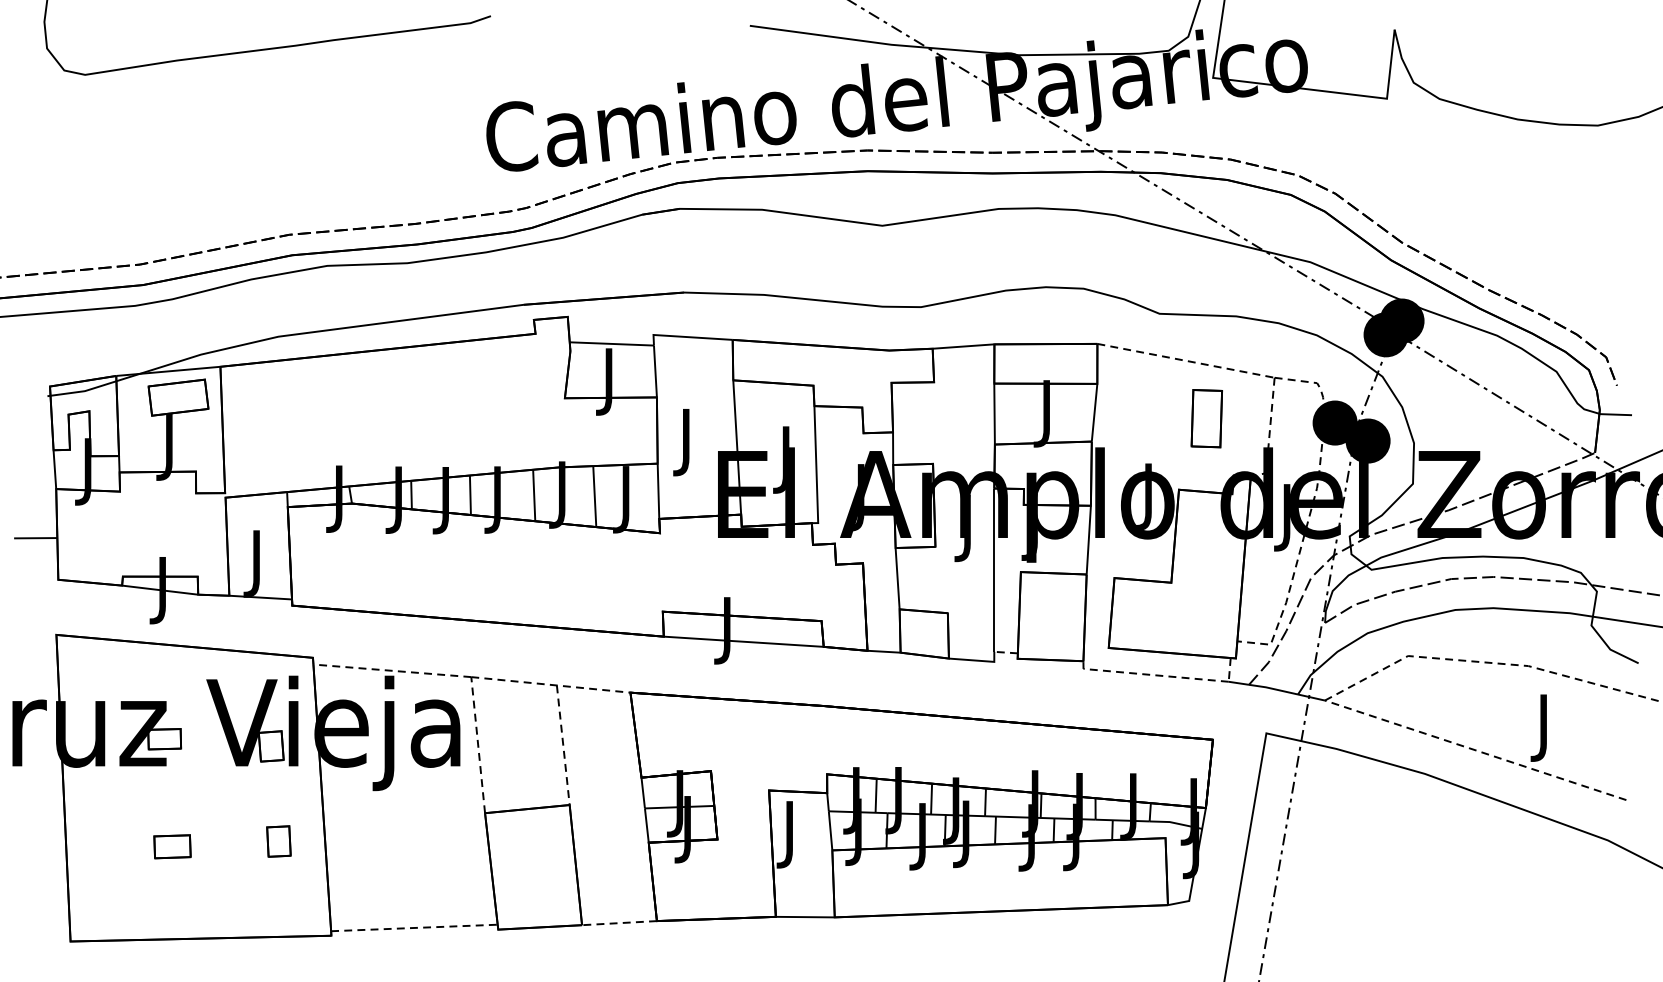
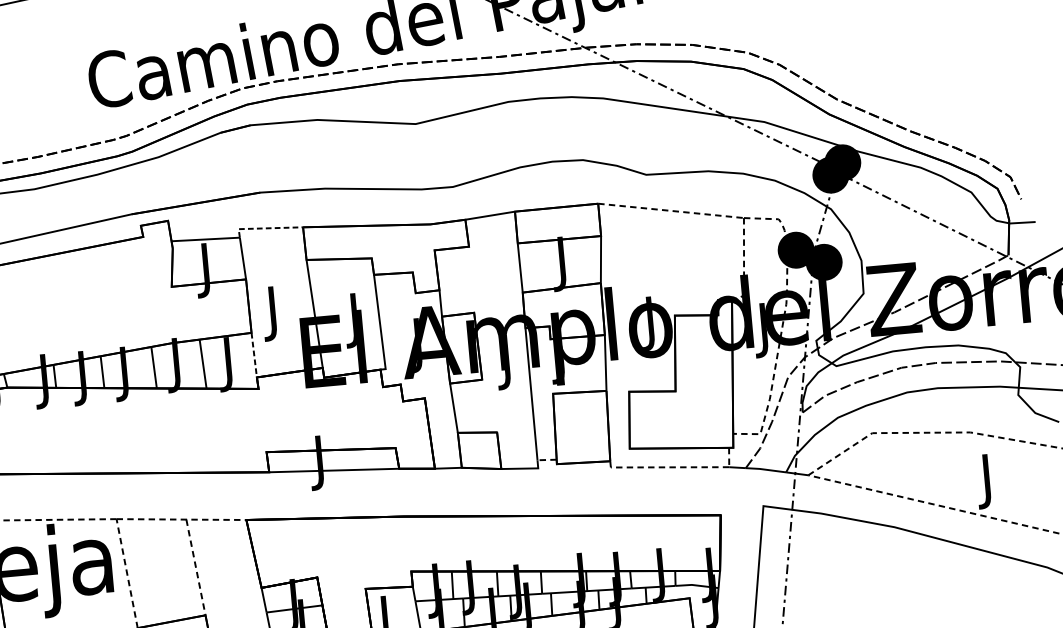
line: (687, 337) -> (266, 228), solid -> dashed
part: (1206, 418) -> (691, 256), removed
line: (658, 491) -> (254, 355), solid -> dashed

